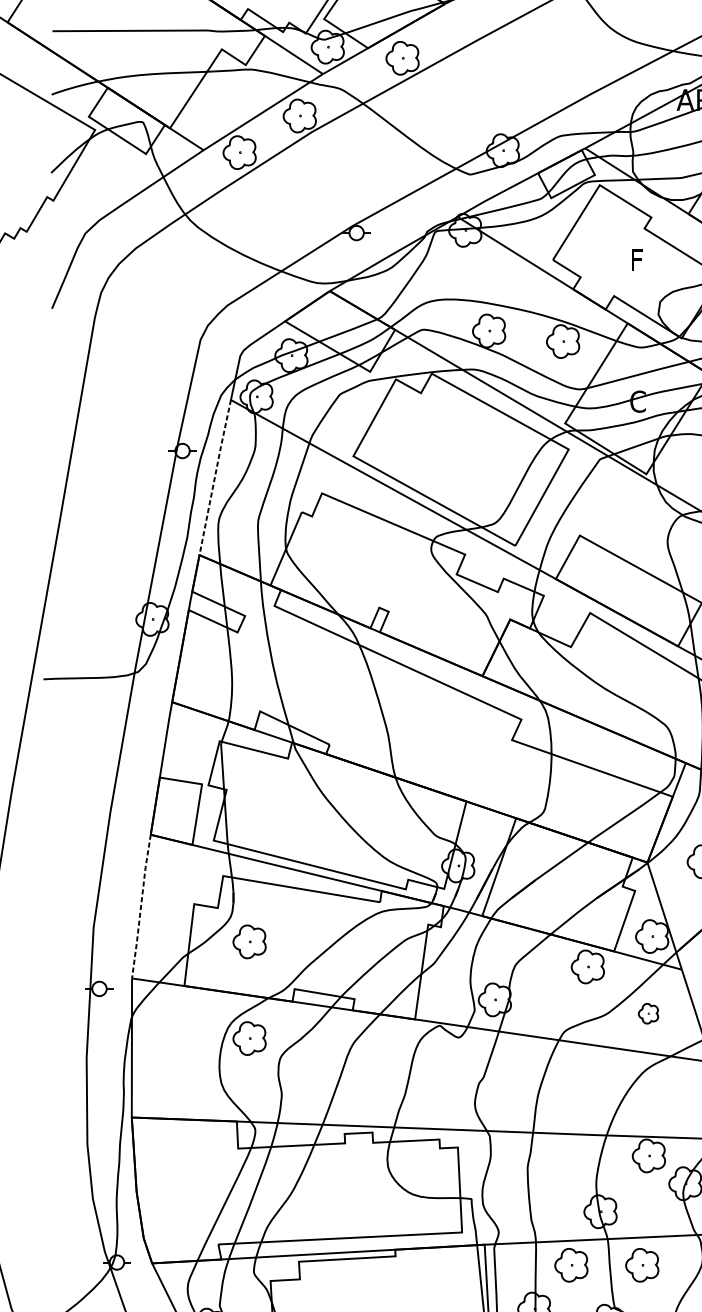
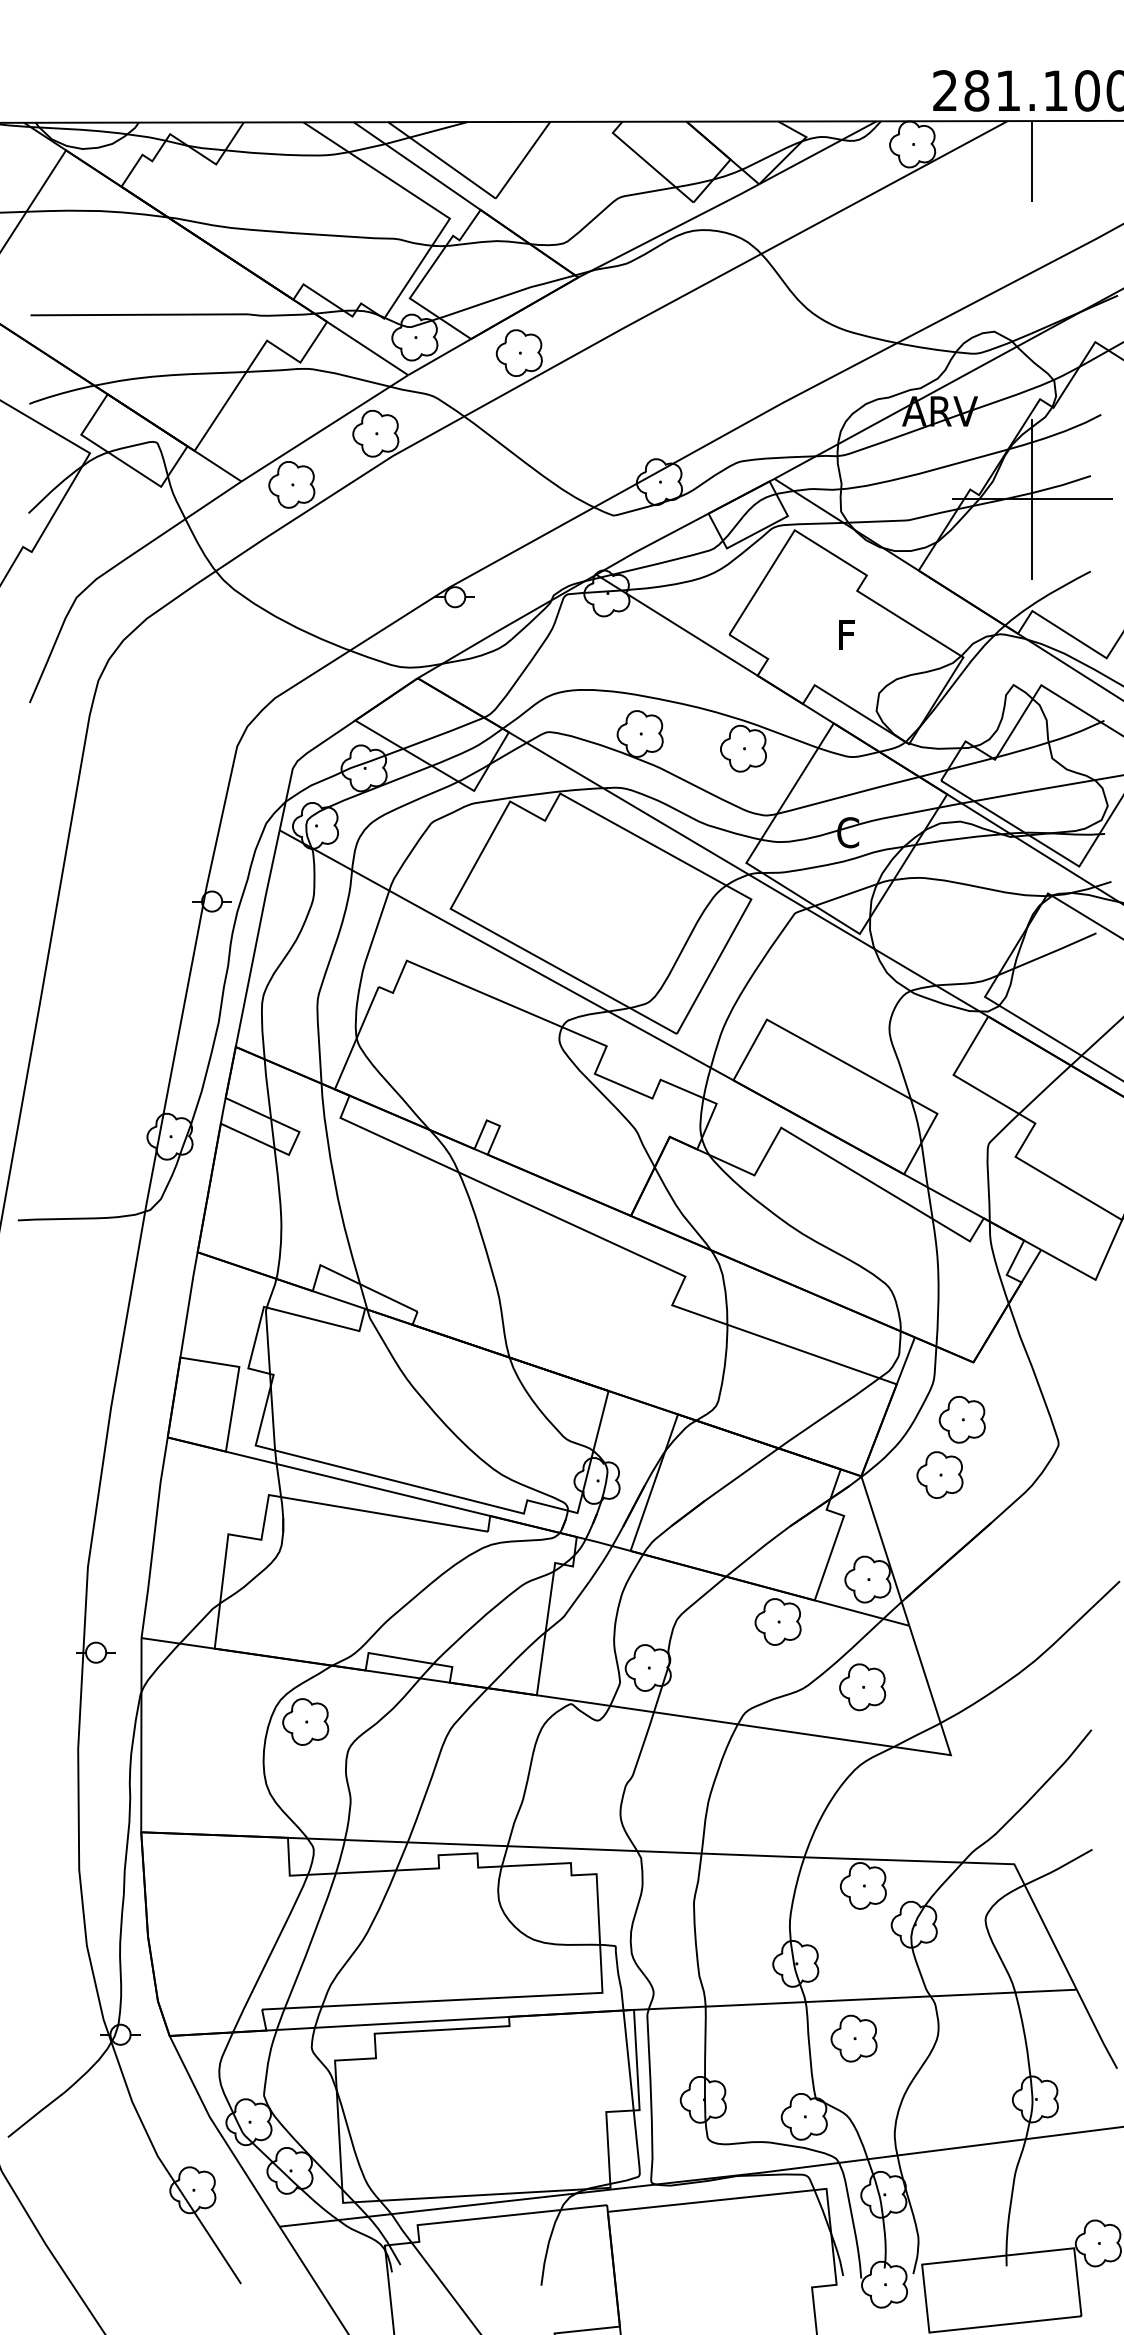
line: (215, 477) -> (257, 938), dashed -> solid
line: (141, 907) -> (154, 1538), dashed -> solid
part: (249, 941) -> (305, 1586), removed
part: (648, 1013) -> (862, 1687), size x1.67
part: (570, 1265) -> (754, 2038), removed

